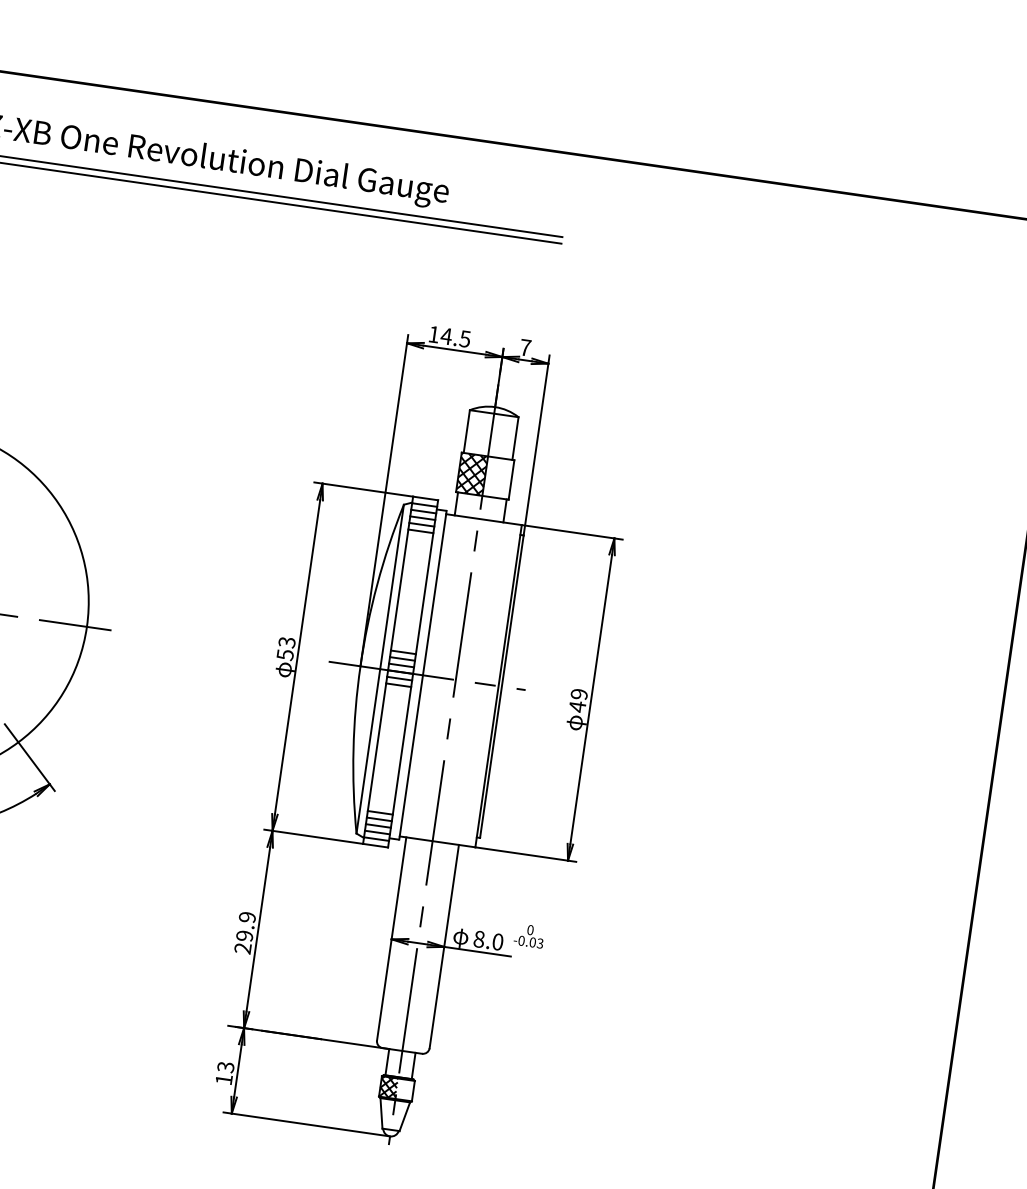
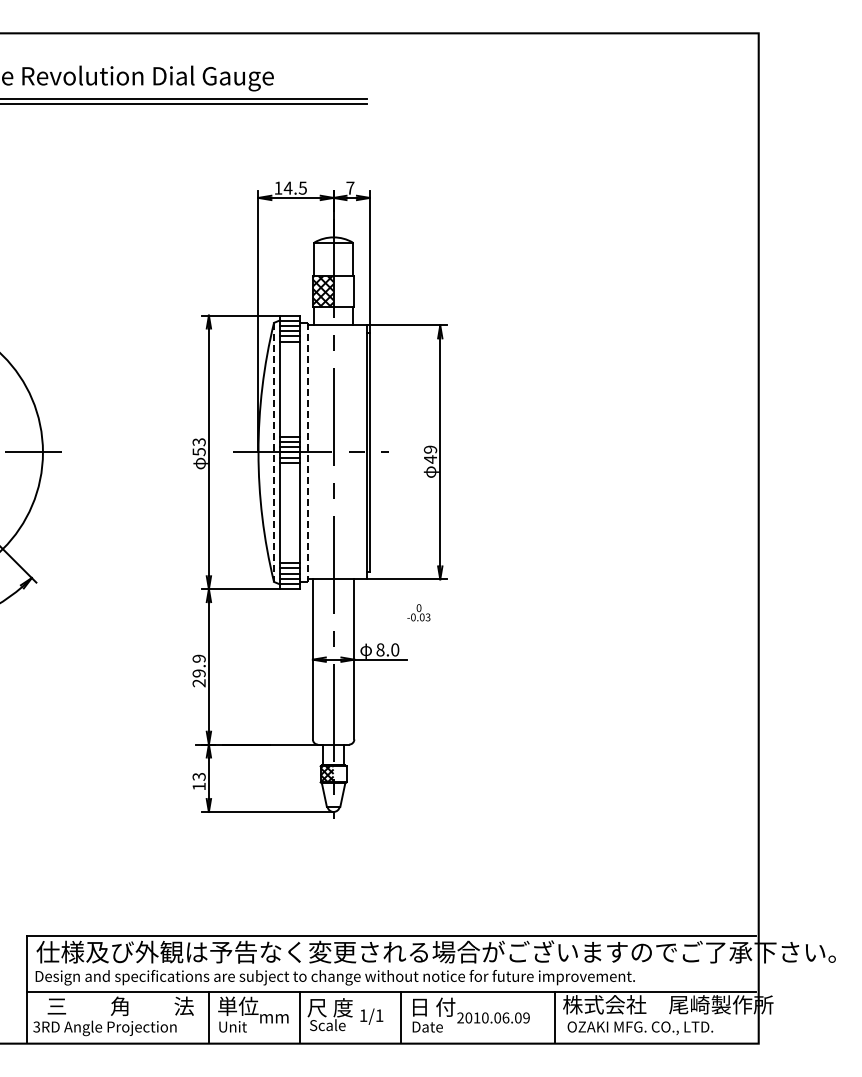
line: (380, 669) -> (274, 452), solid -> dashed
line: (422, 675) -> (307, 452), solid -> dashed
text: (529, 935) -> (418, 612), moved

